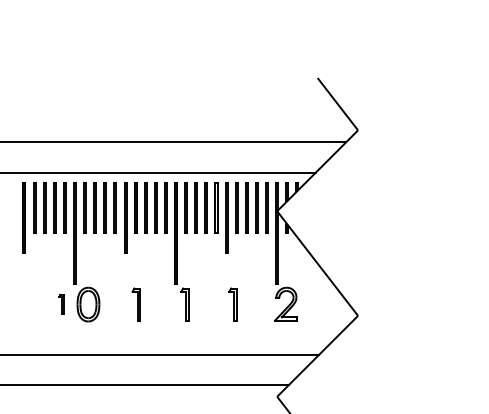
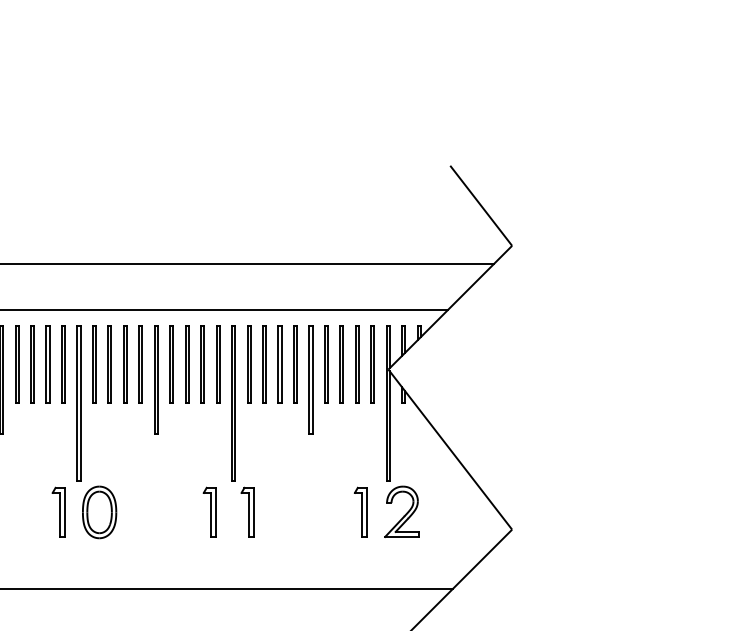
part: (61, 304) -> (58, 512), size x1.67
part: (135, 304) -> (208, 512), moved
part: (232, 304) -> (359, 512), moved

